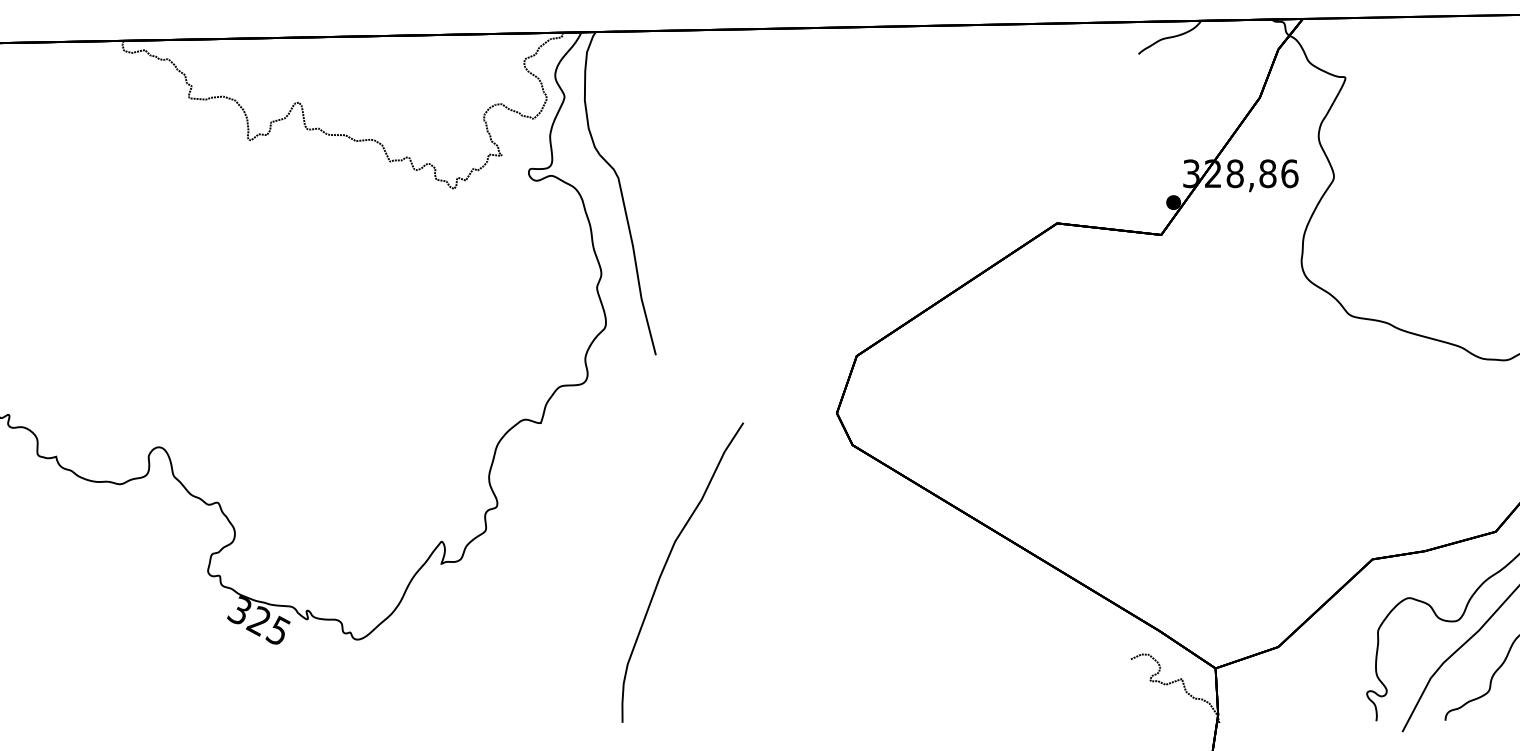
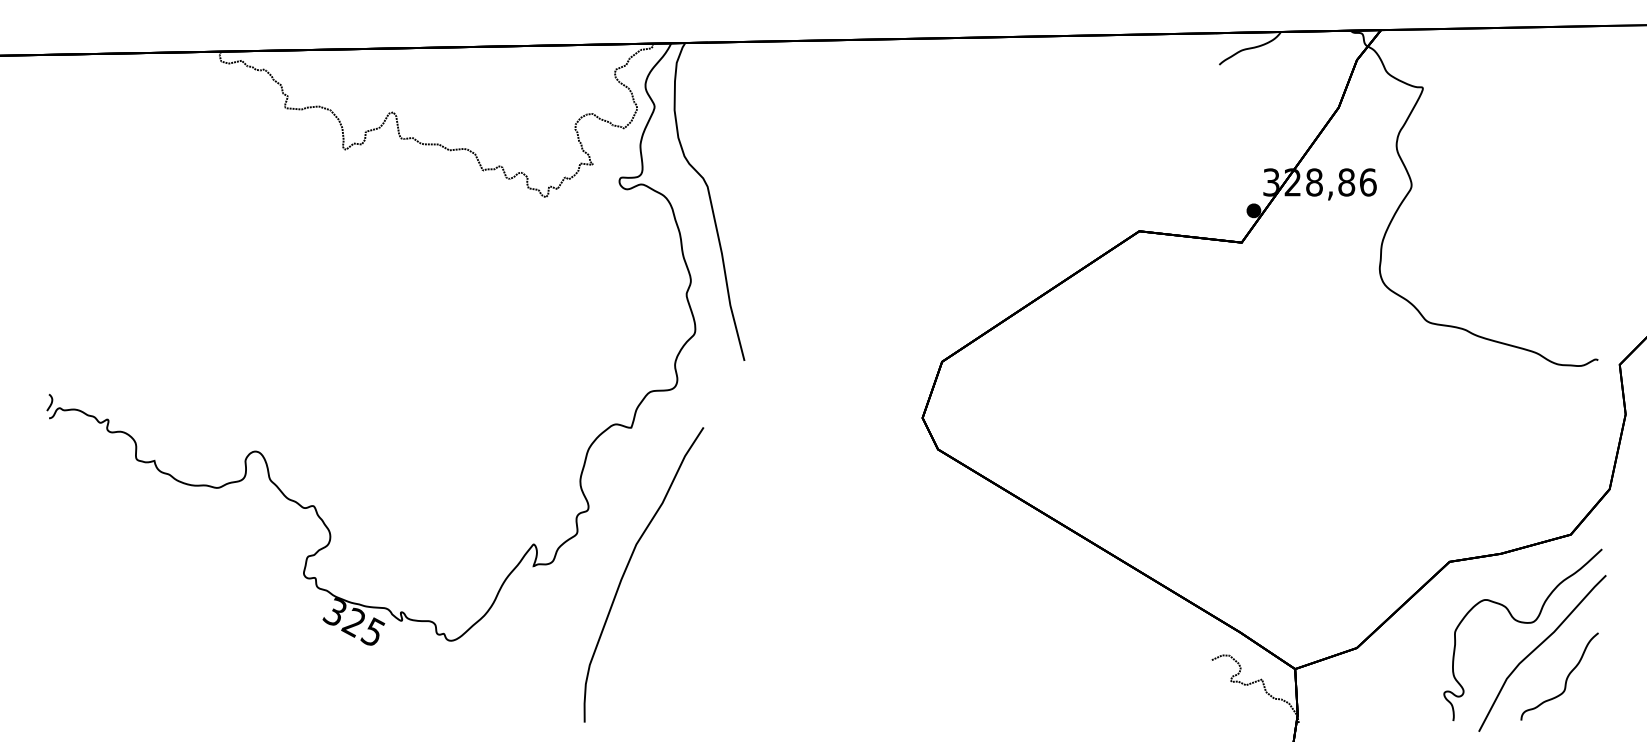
curve: (666, 566) -> (627, 568), moved

